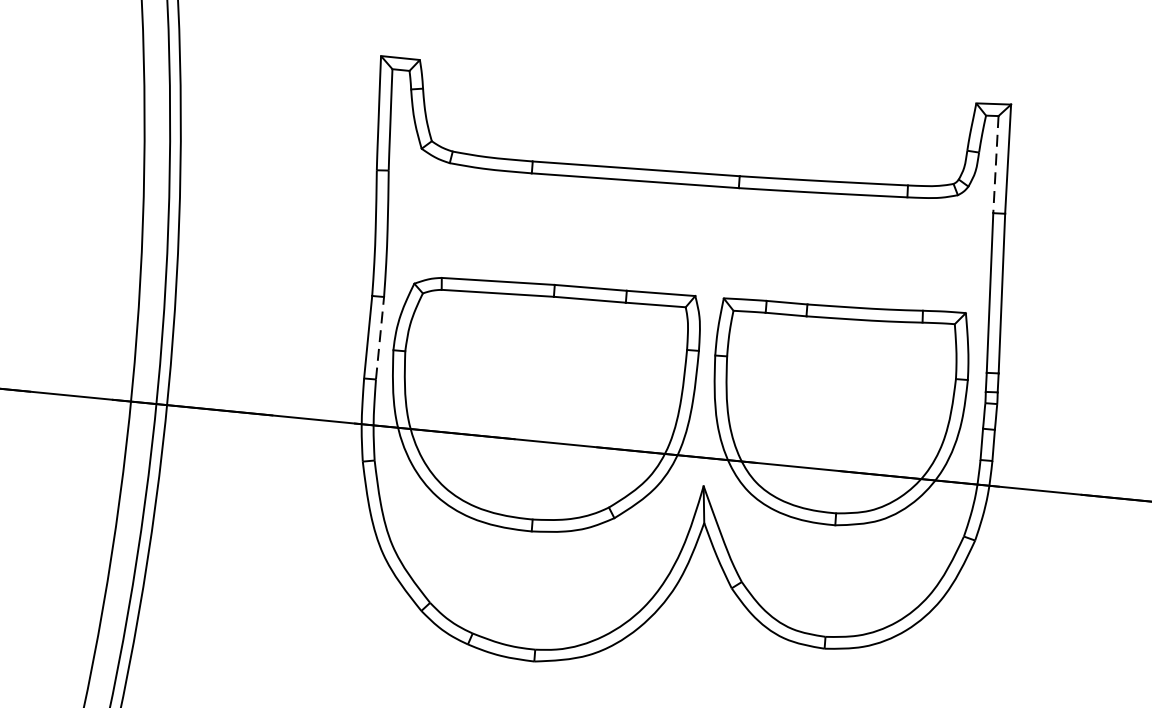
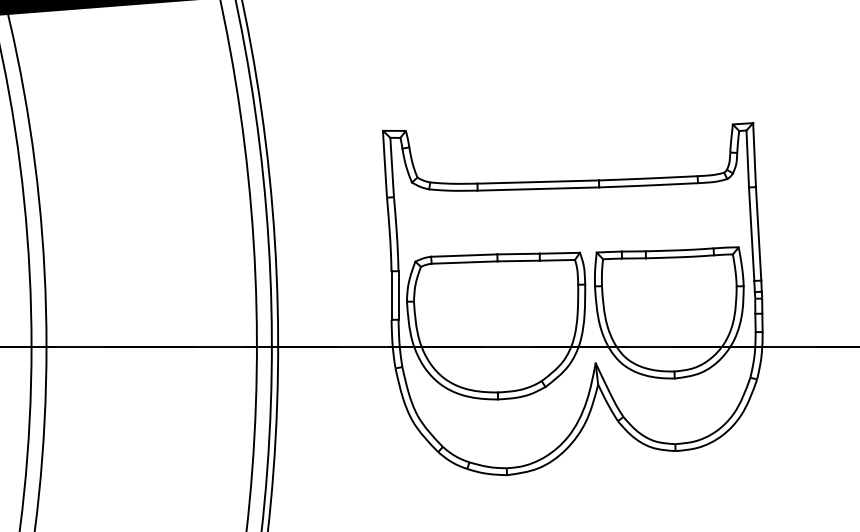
line: (995, 165) -> (747, 159), dashed -> solid
line: (380, 336) -> (398, 294), dashed -> solid

